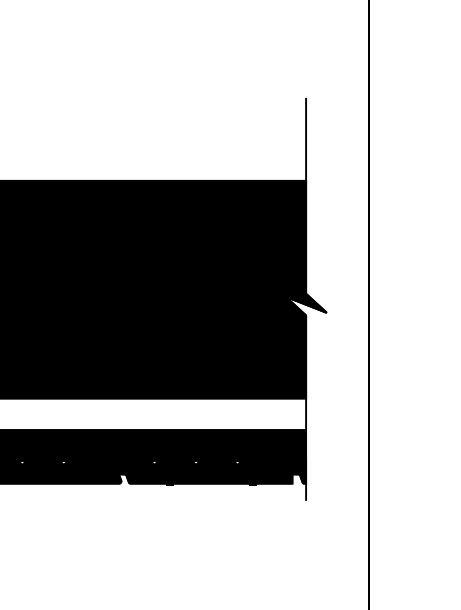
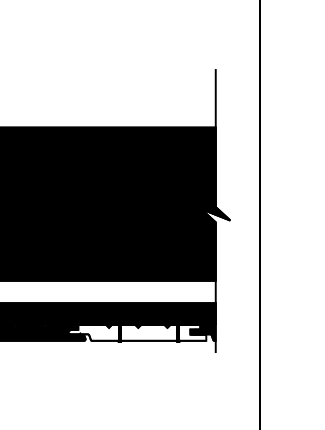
fill: (195, 471) -> (137, 332), removed

